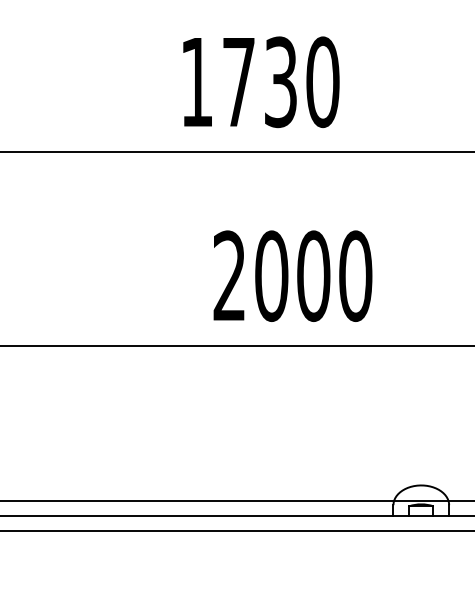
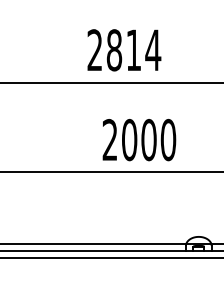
text: (260, 82) -> (124, 50), 1730 -> 2814

